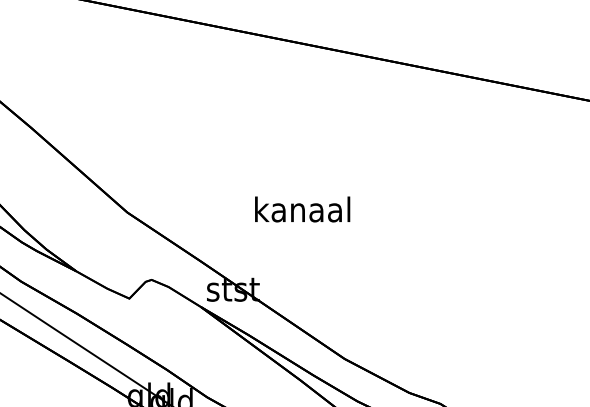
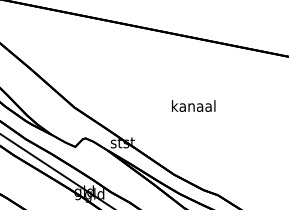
text: (302, 208) -> (193, 105), moved

